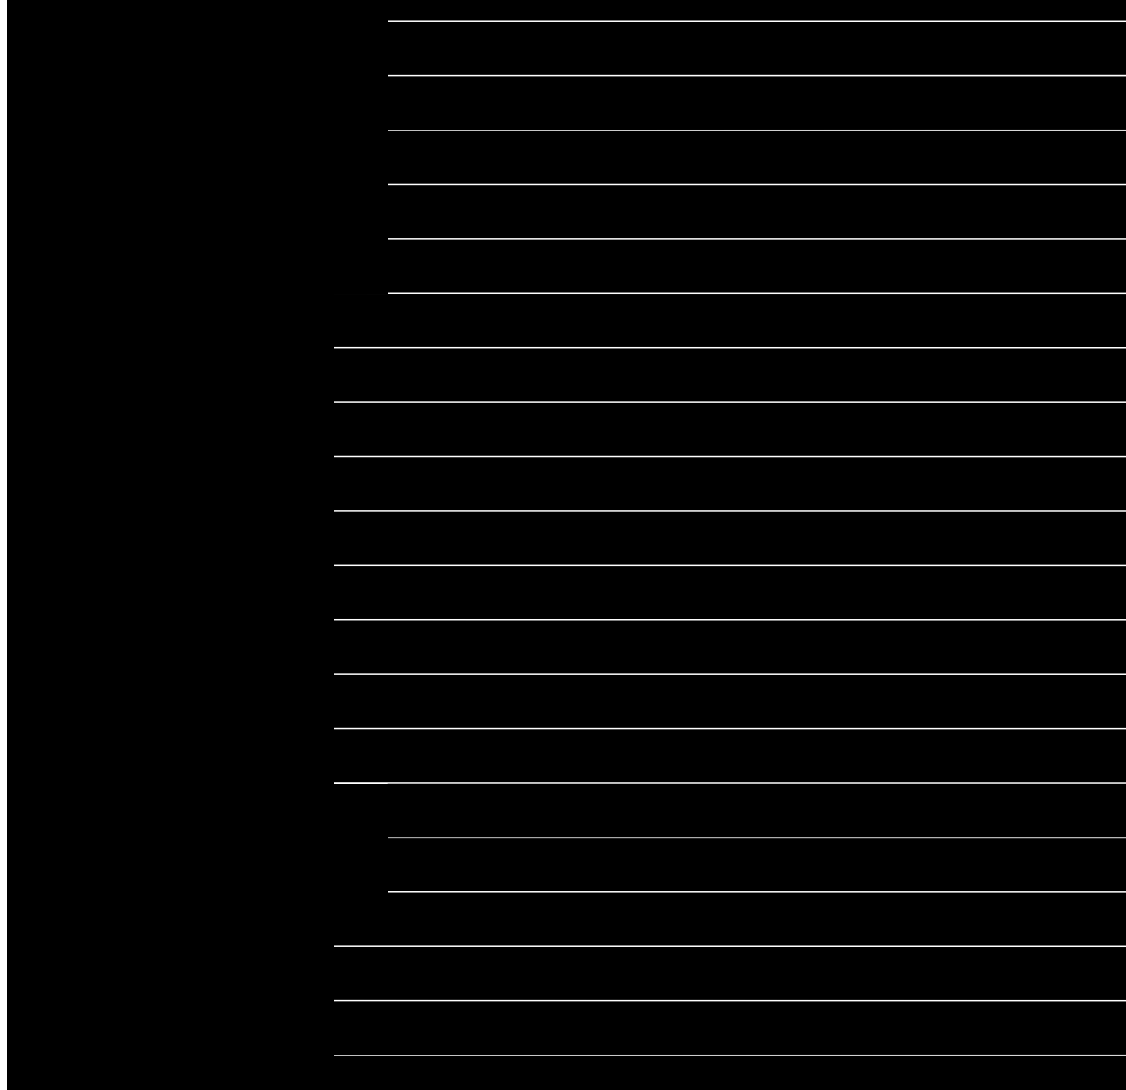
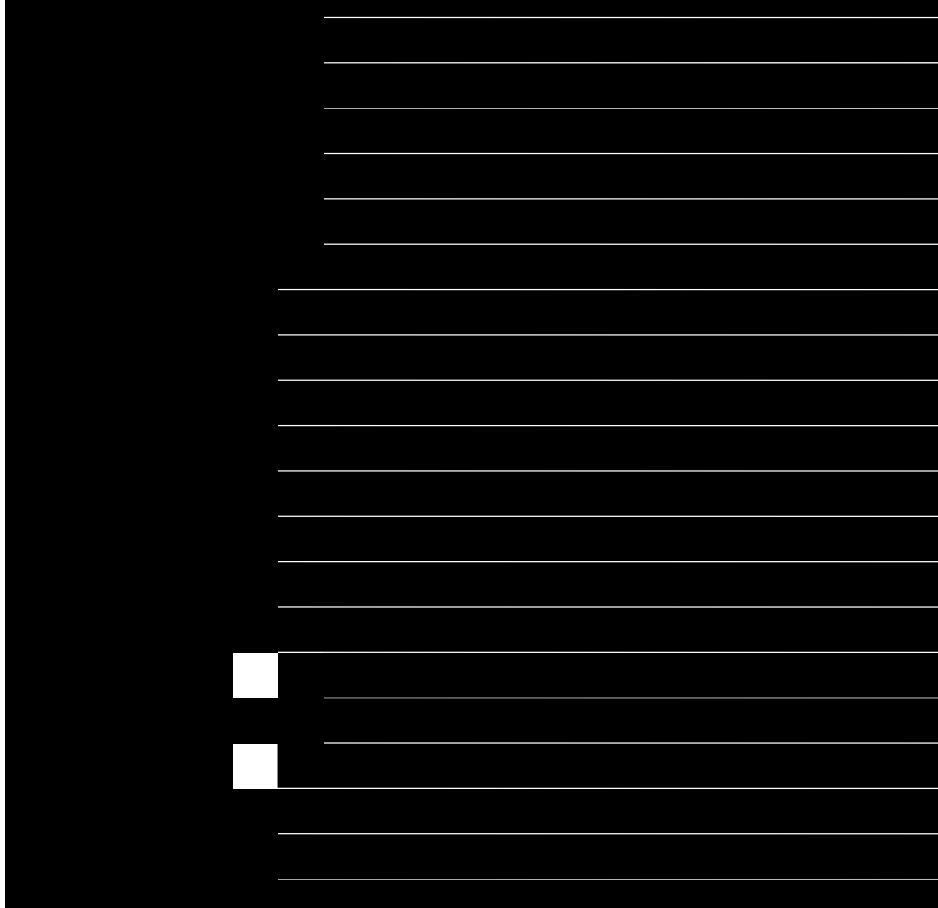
fill: (306, 810) -> (255, 675), removed
fill: (306, 918) -> (255, 765), removed

